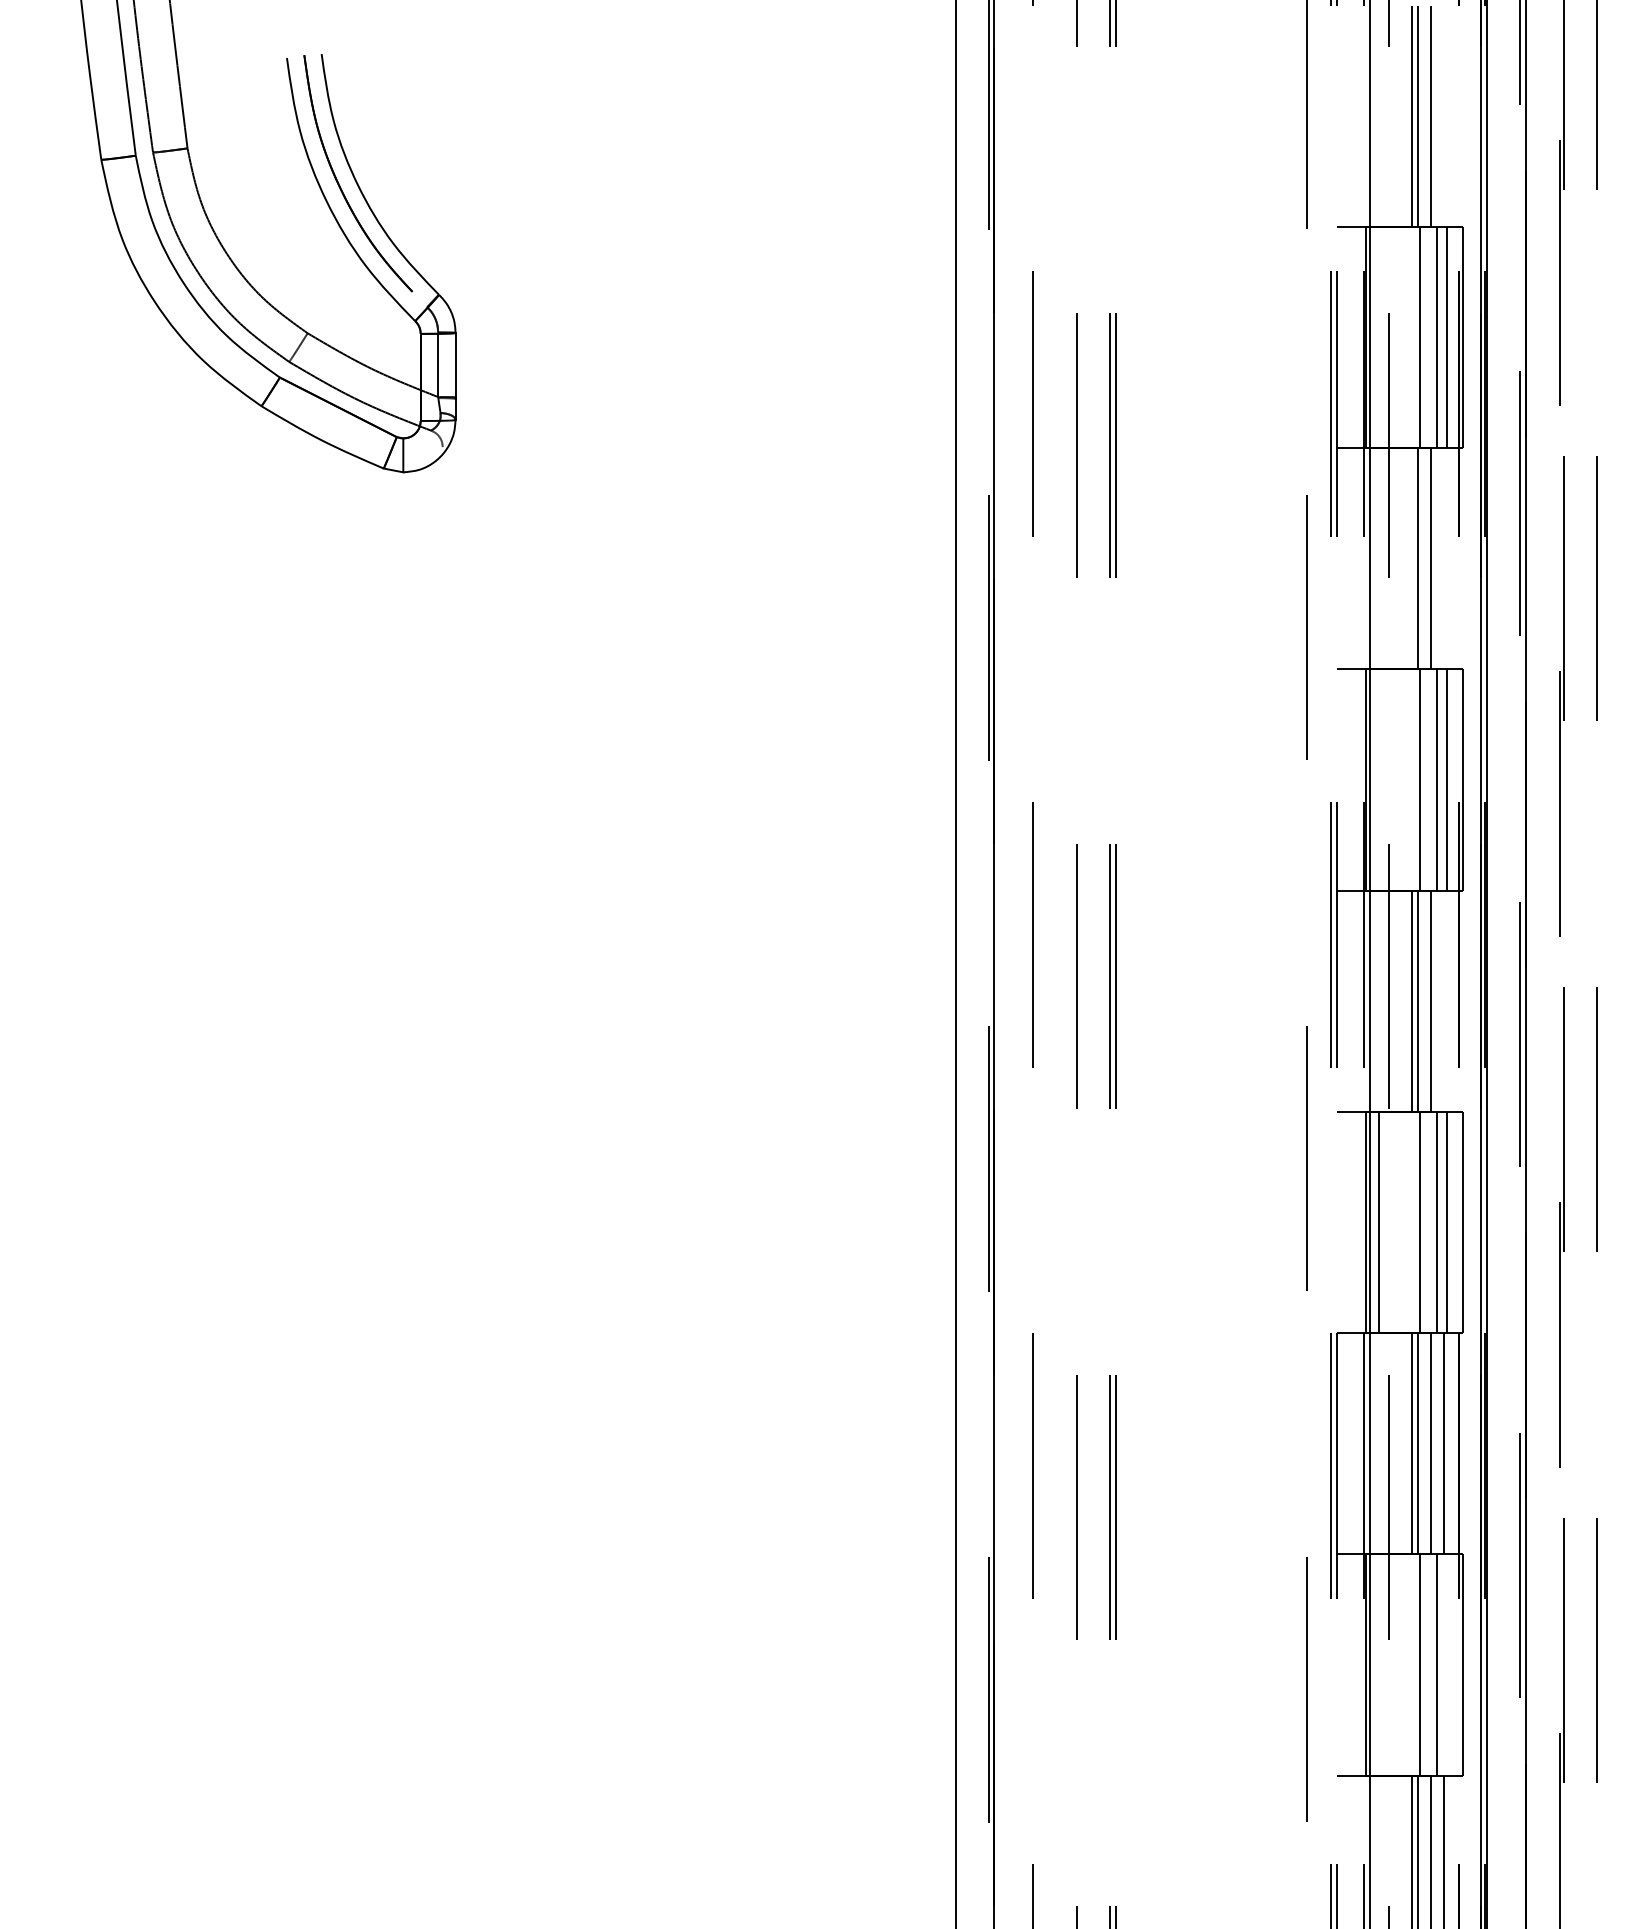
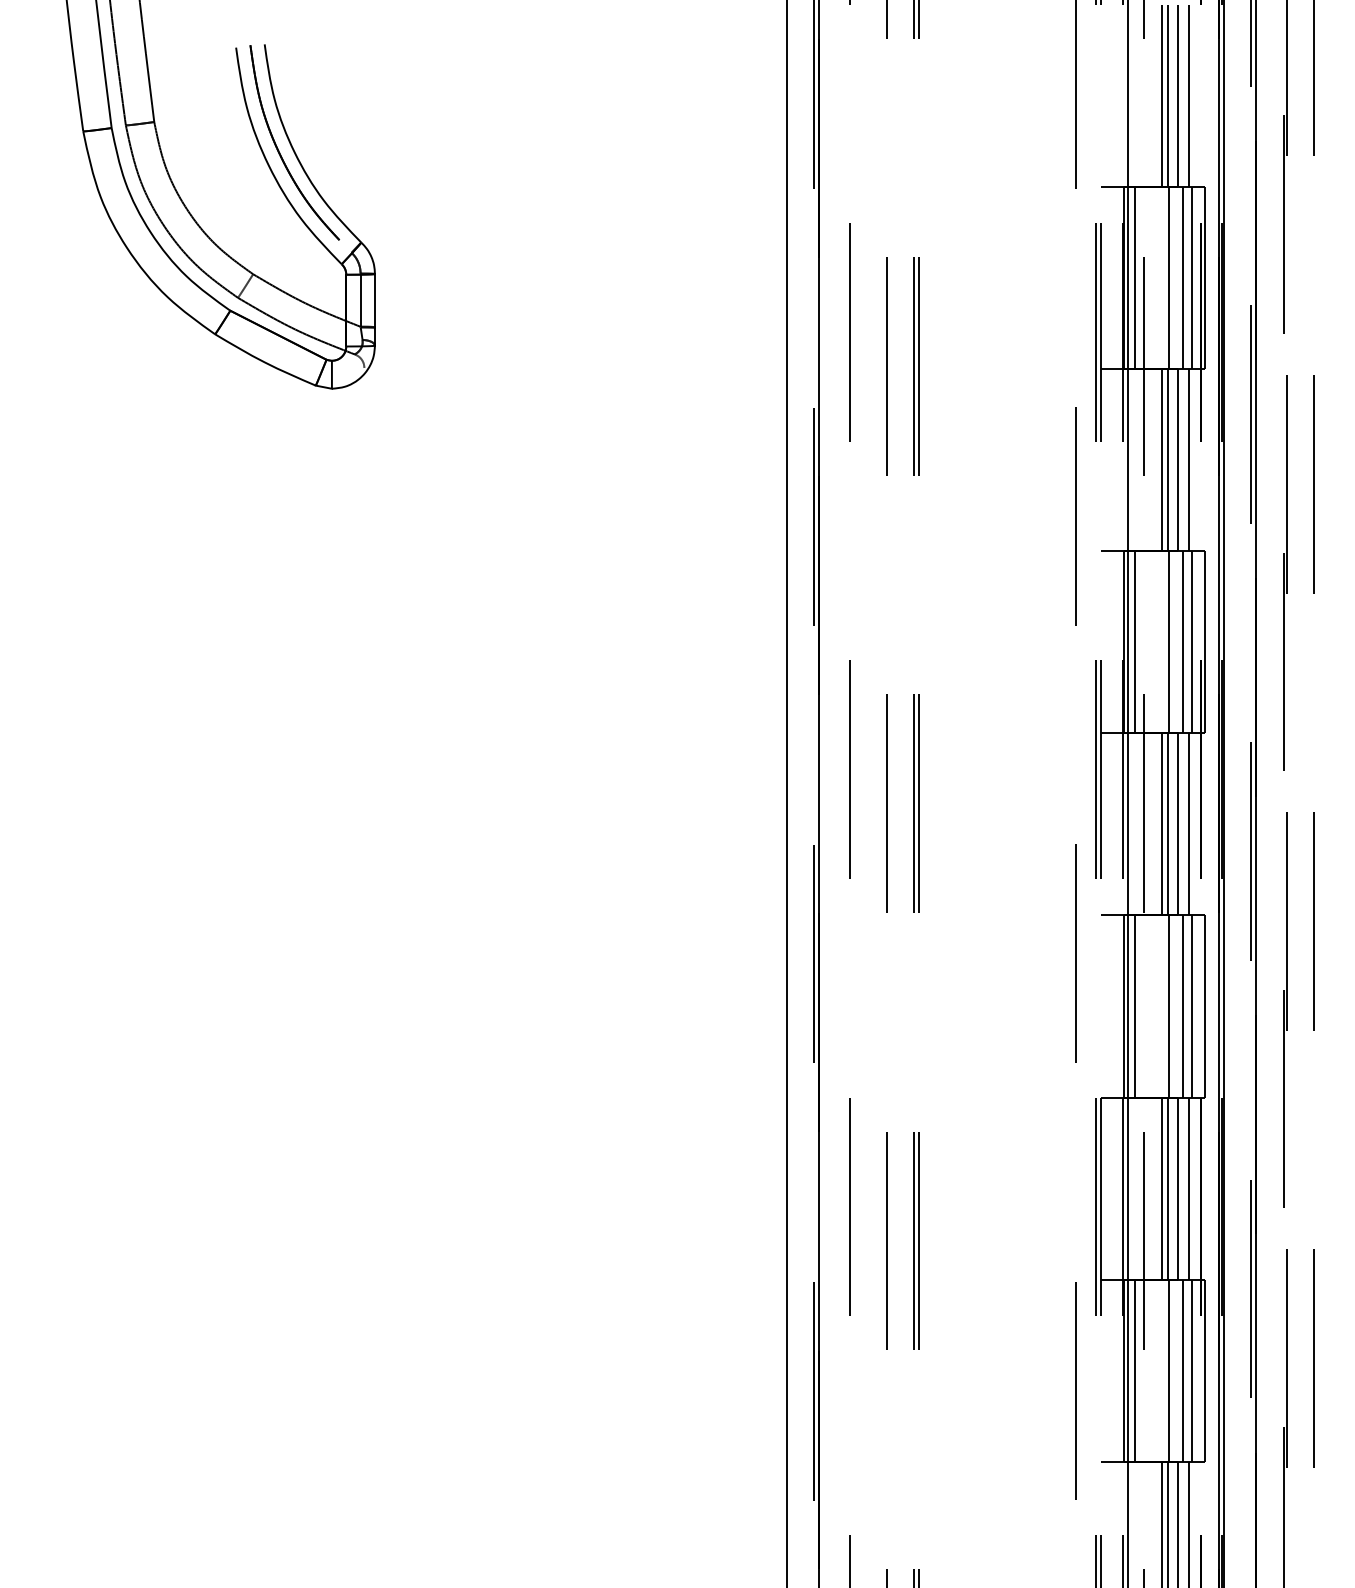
line: (1443, 116) -> (1188, 95), added
line: (1379, 337) -> (1135, 277), added
line: (1412, 558) -> (1162, 459), added
line: (1443, 558) -> (1188, 459), added
line: (1379, 780) -> (1135, 642), added
line: (1443, 1001) -> (1188, 824), added
line: (1379, 1664) -> (1135, 1370), added
line: (1447, 1664) -> (1191, 1370), added

